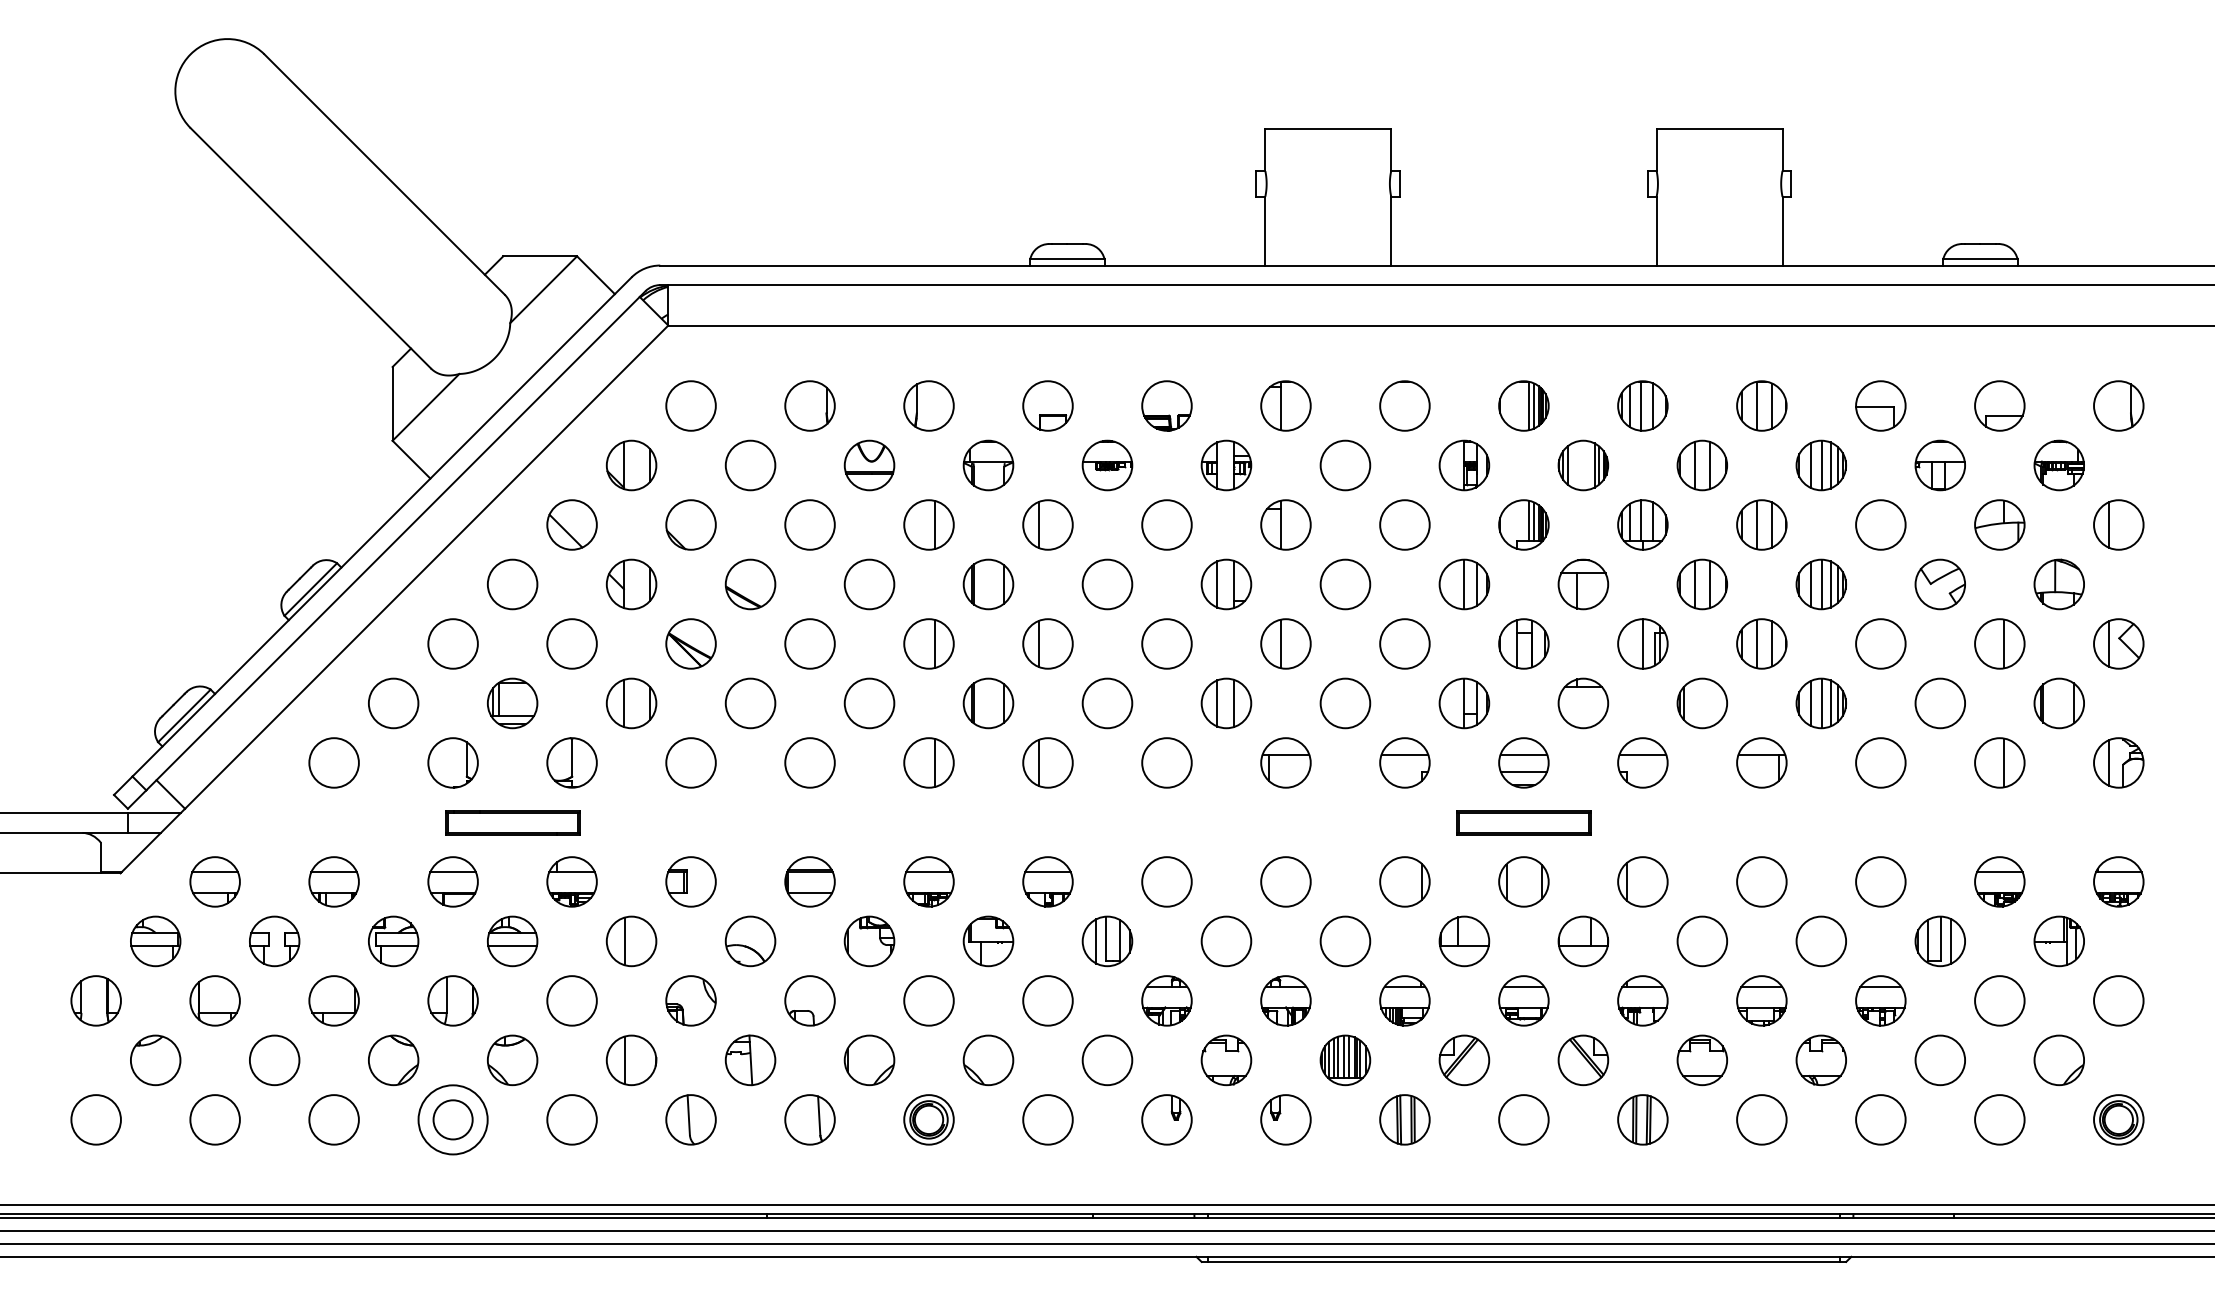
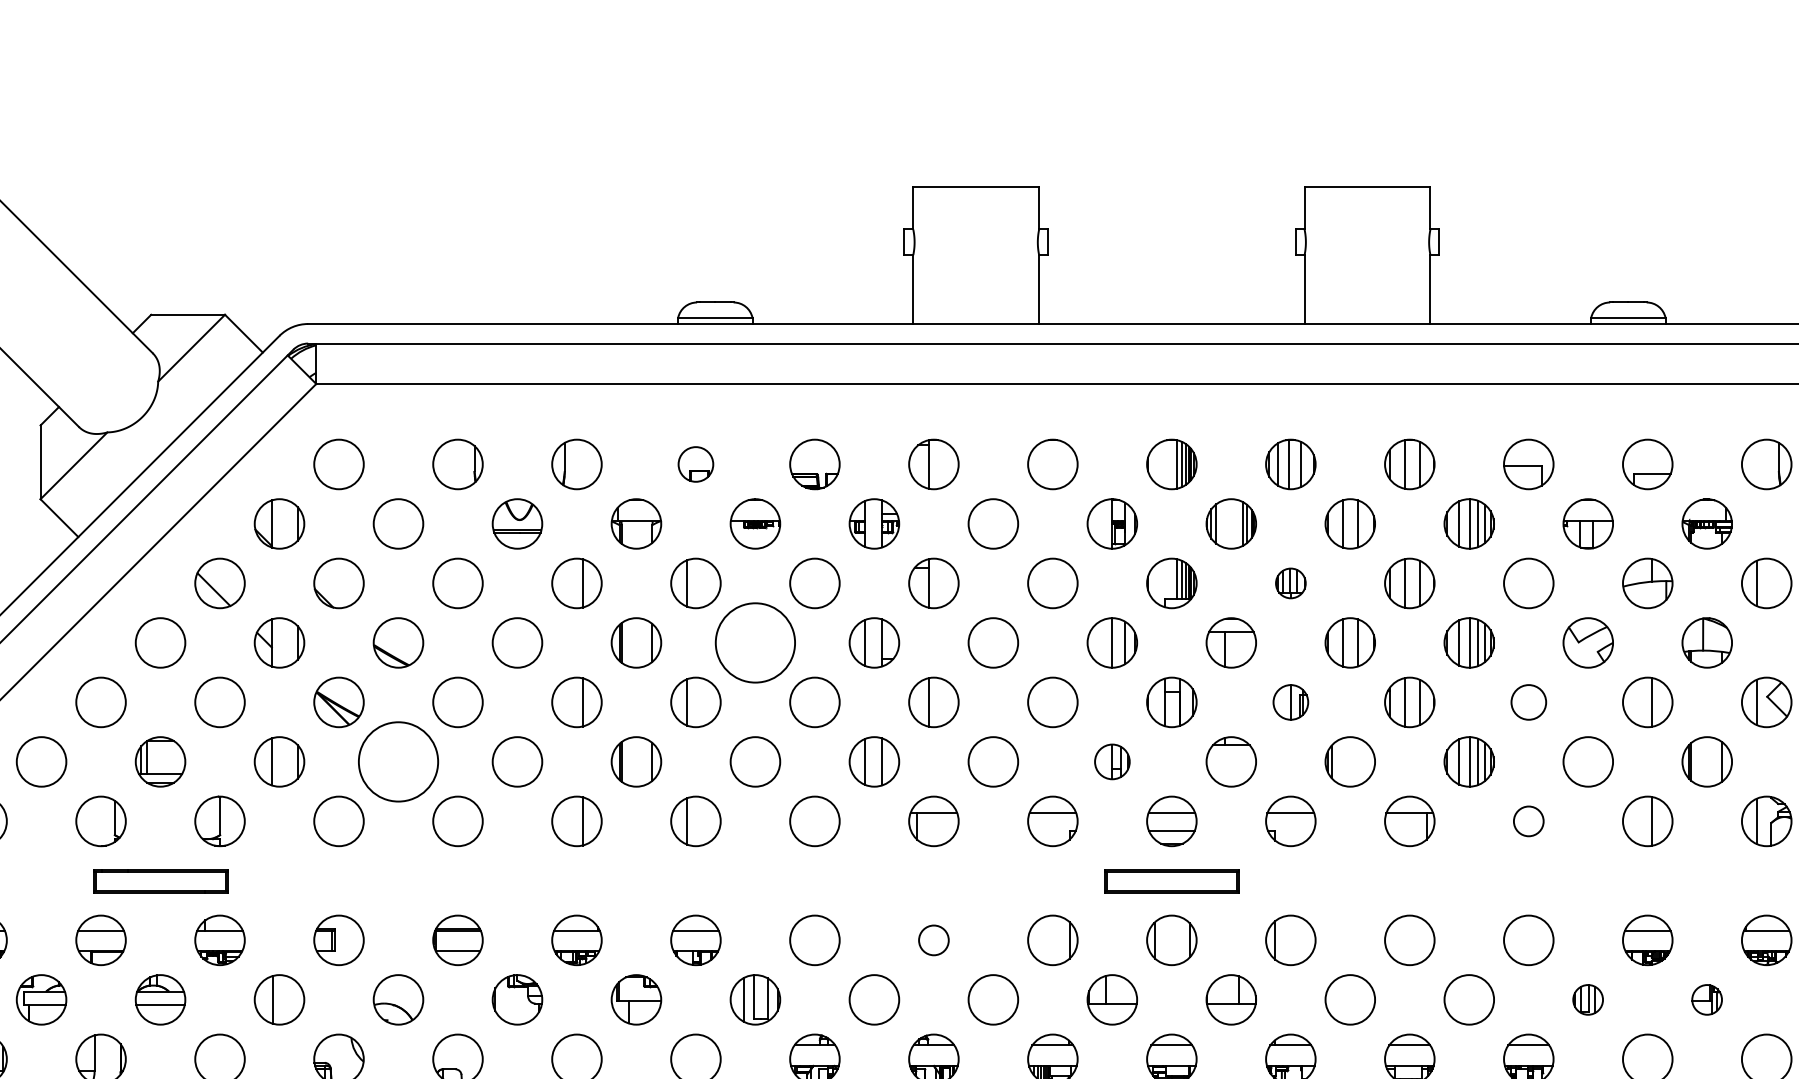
part: (1047, 405) -> (695, 463), size x0.7
part: (1642, 524) -> (1290, 582), size x0.6
circle: (1107, 584) -> (755, 642), size x1.6
part: (1642, 643) -> (1290, 701), size x0.7
circle: (1880, 643) -> (1528, 701), size x0.7
circle: (750, 703) -> (398, 761), size x1.6
part: (1464, 703) -> (1112, 761), size x0.7
circle: (1880, 762) -> (1528, 820), size x0.6
circle: (1285, 881) -> (933, 939), size x0.6
part: (1939, 941) -> (1587, 999), size x0.6
part: (2058, 941) -> (1706, 999), size x0.6

